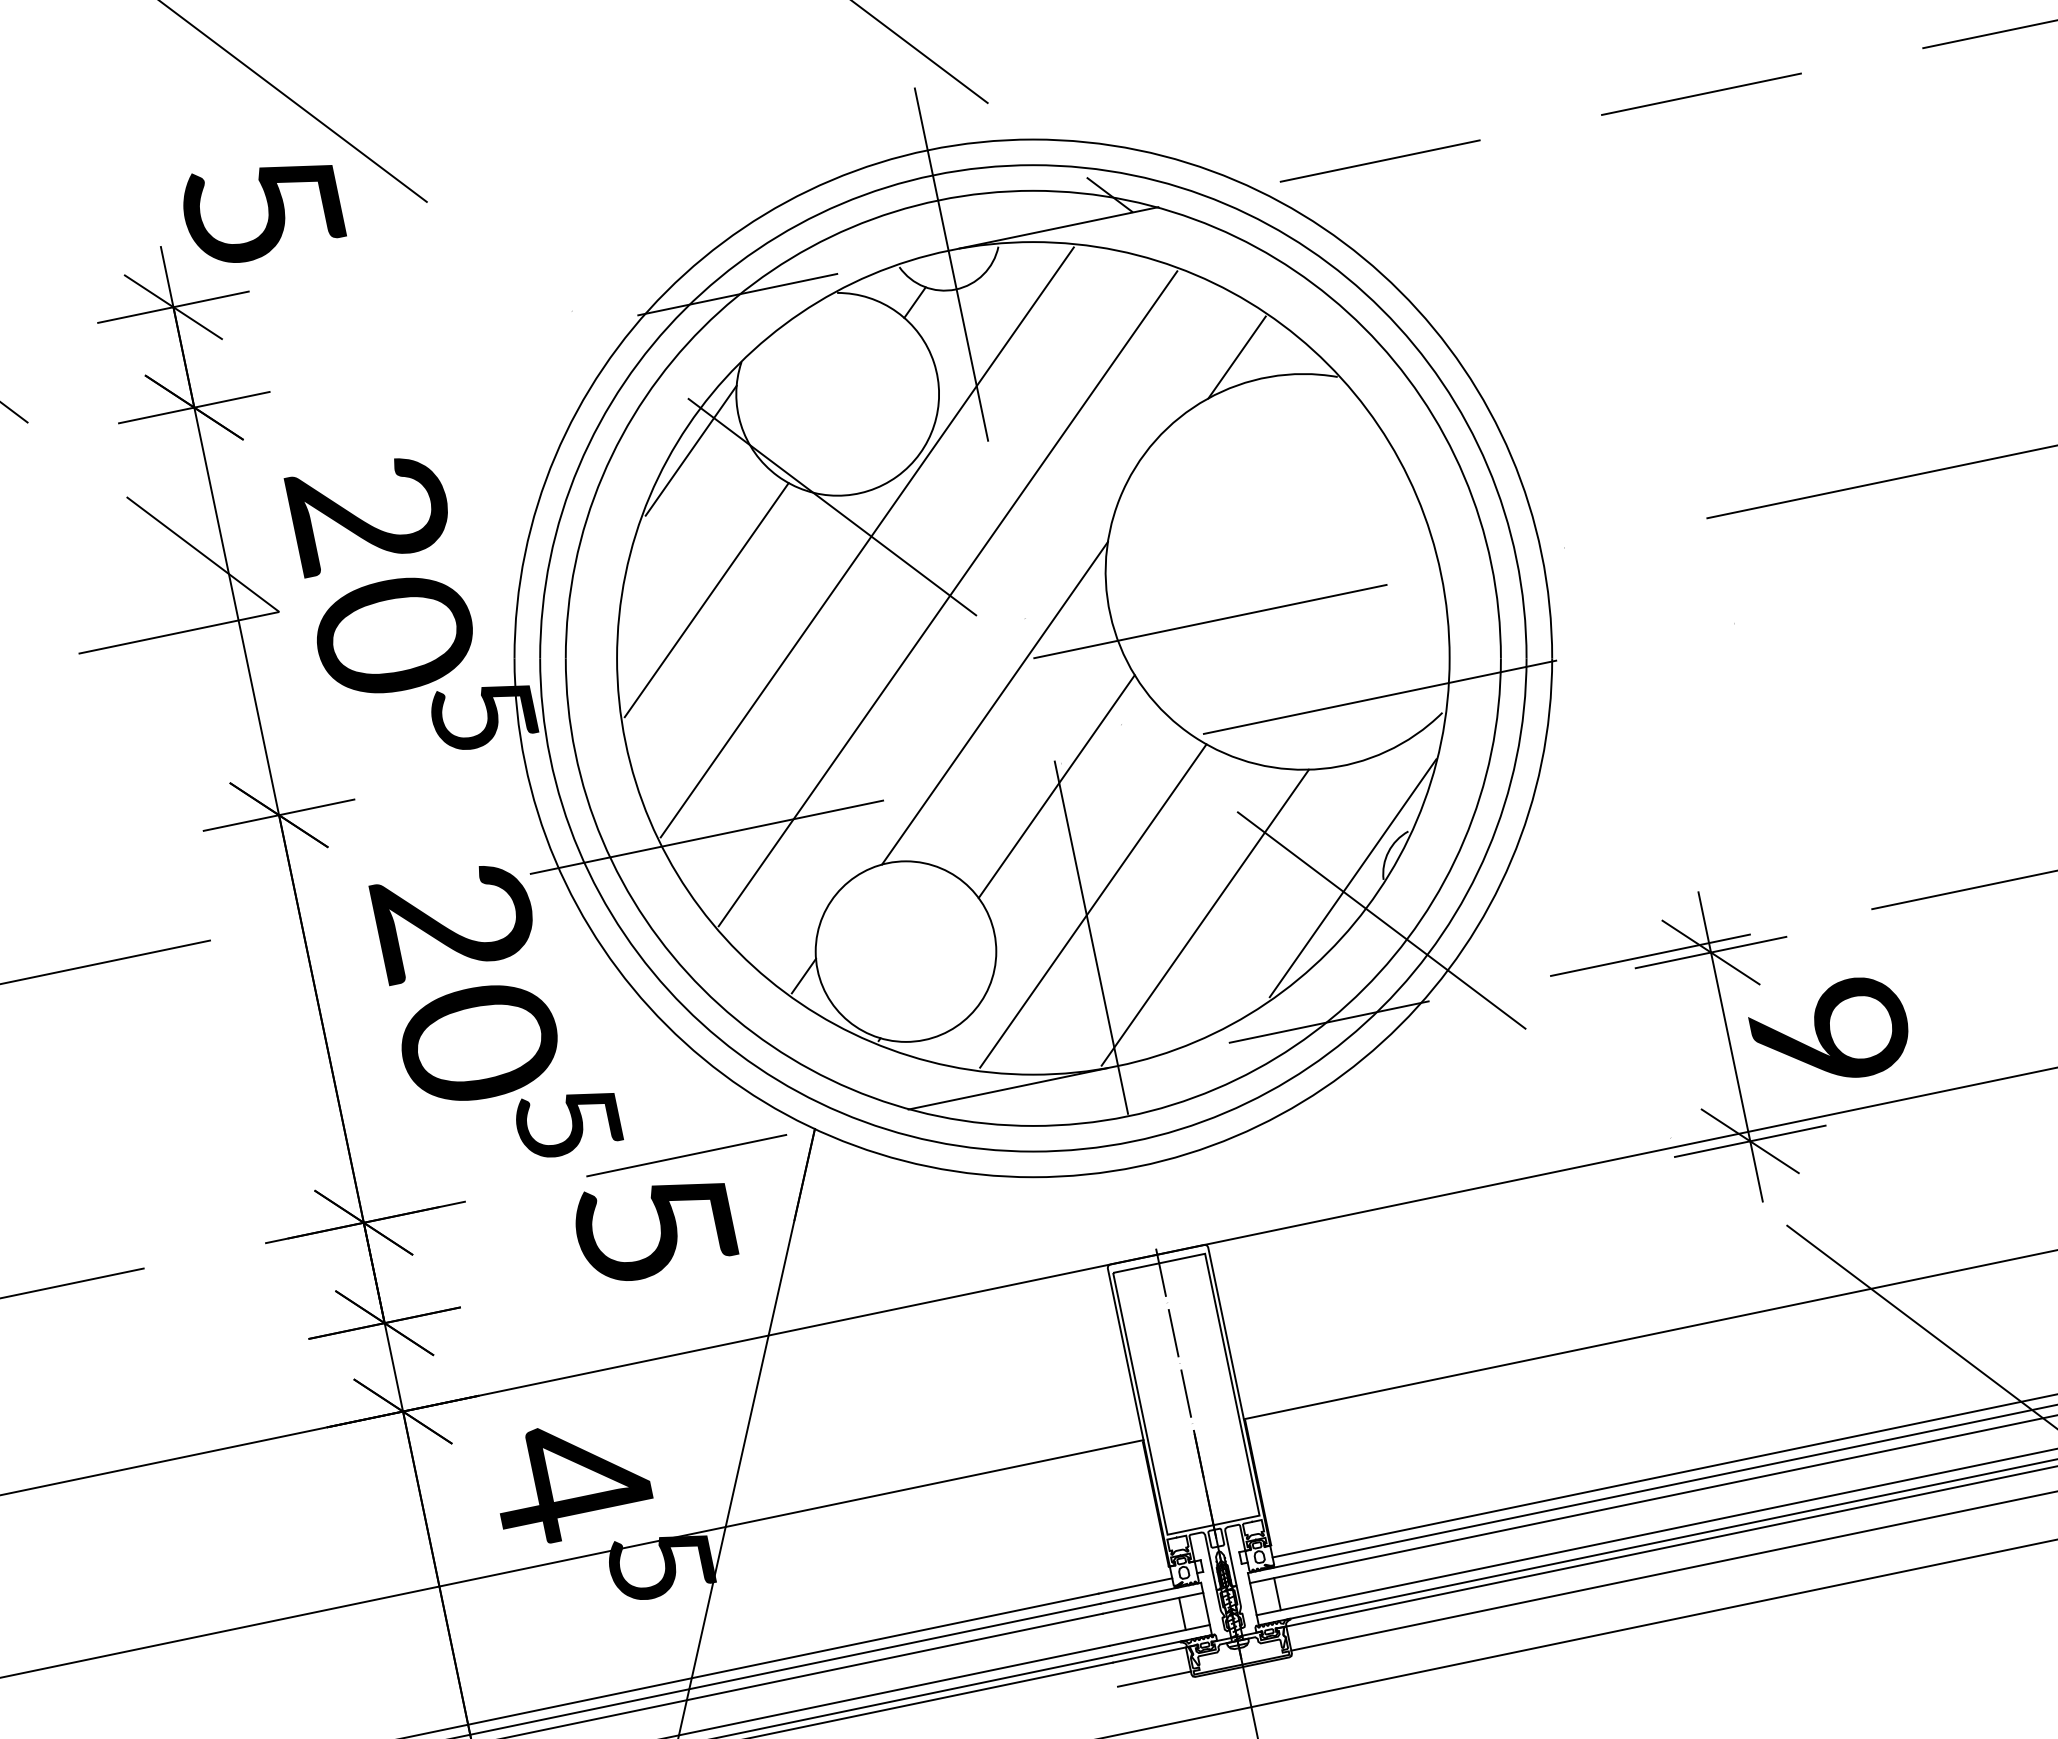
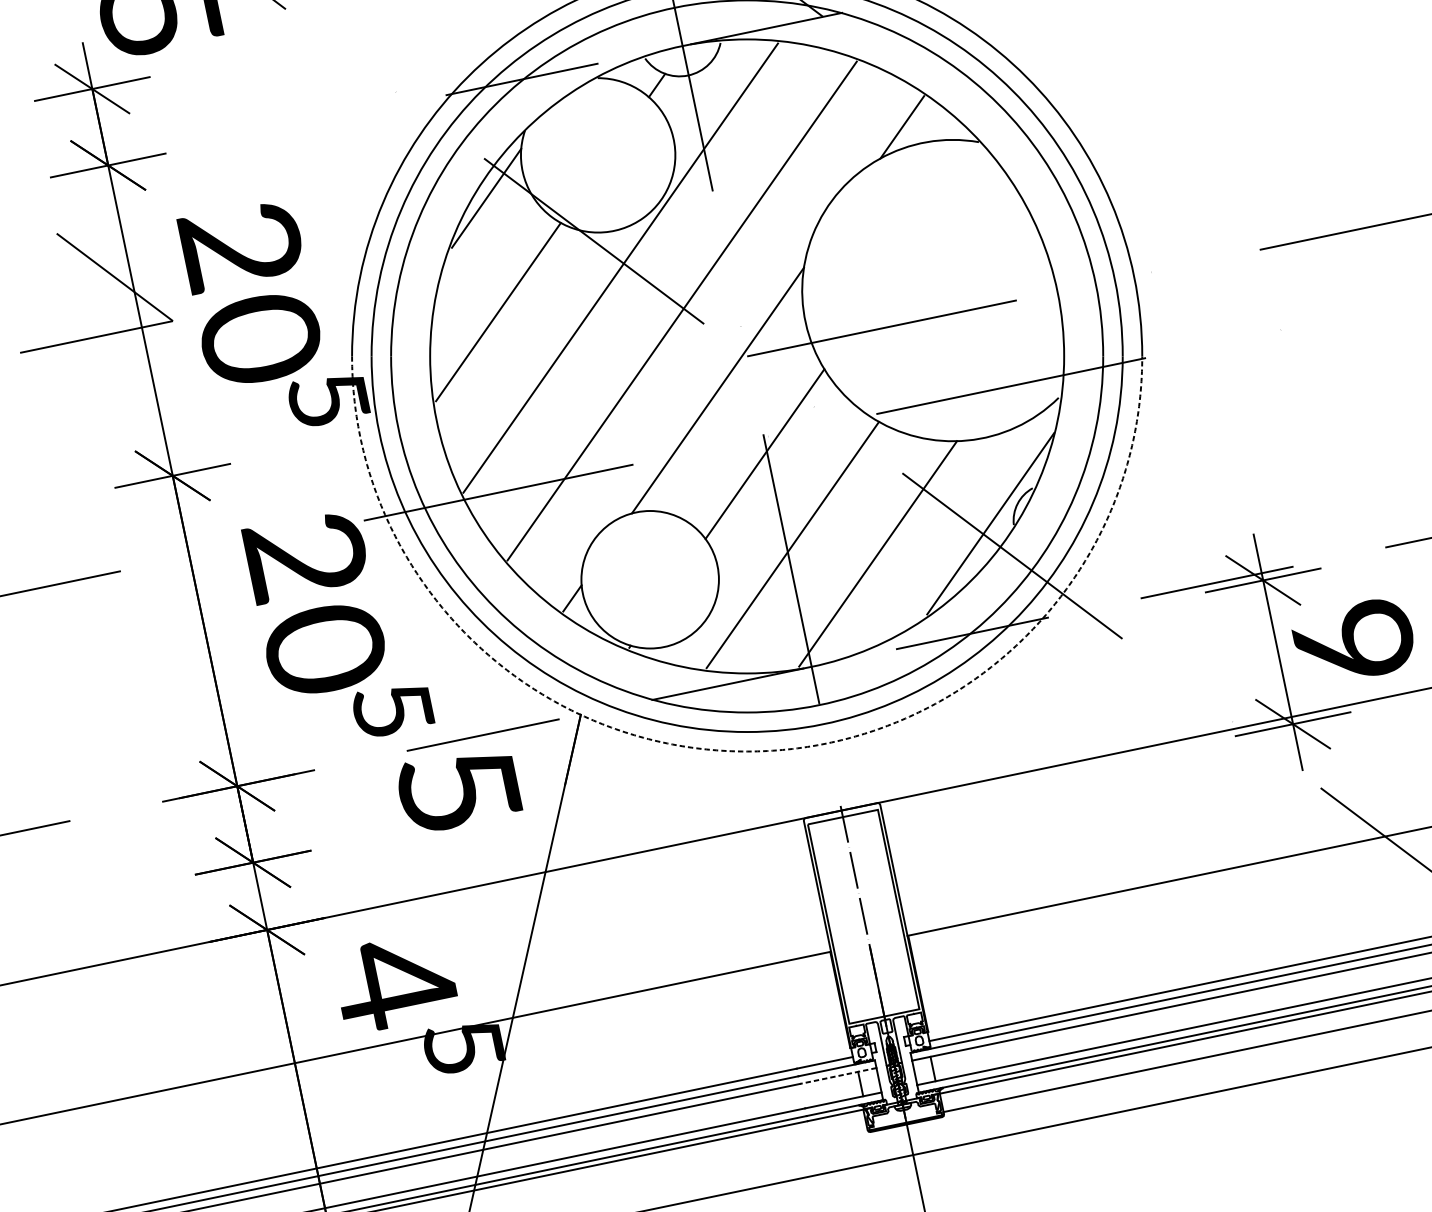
arc: (1033, 1177) -> (747, 751), solid -> dashed
line: (1152, 1603) -> (837, 1076), solid -> dashed
line: (1153, 1678) -> (838, 1133), removed

